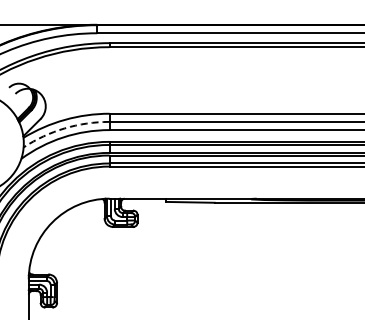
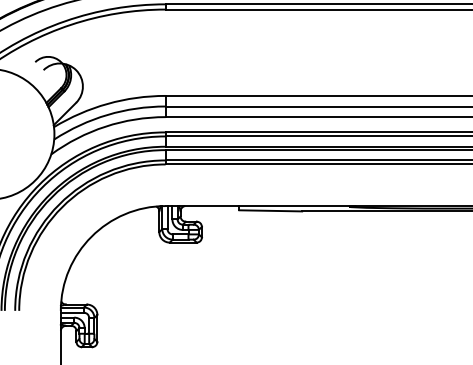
arc: (64, 128) -> (107, 115), dashed -> solid

